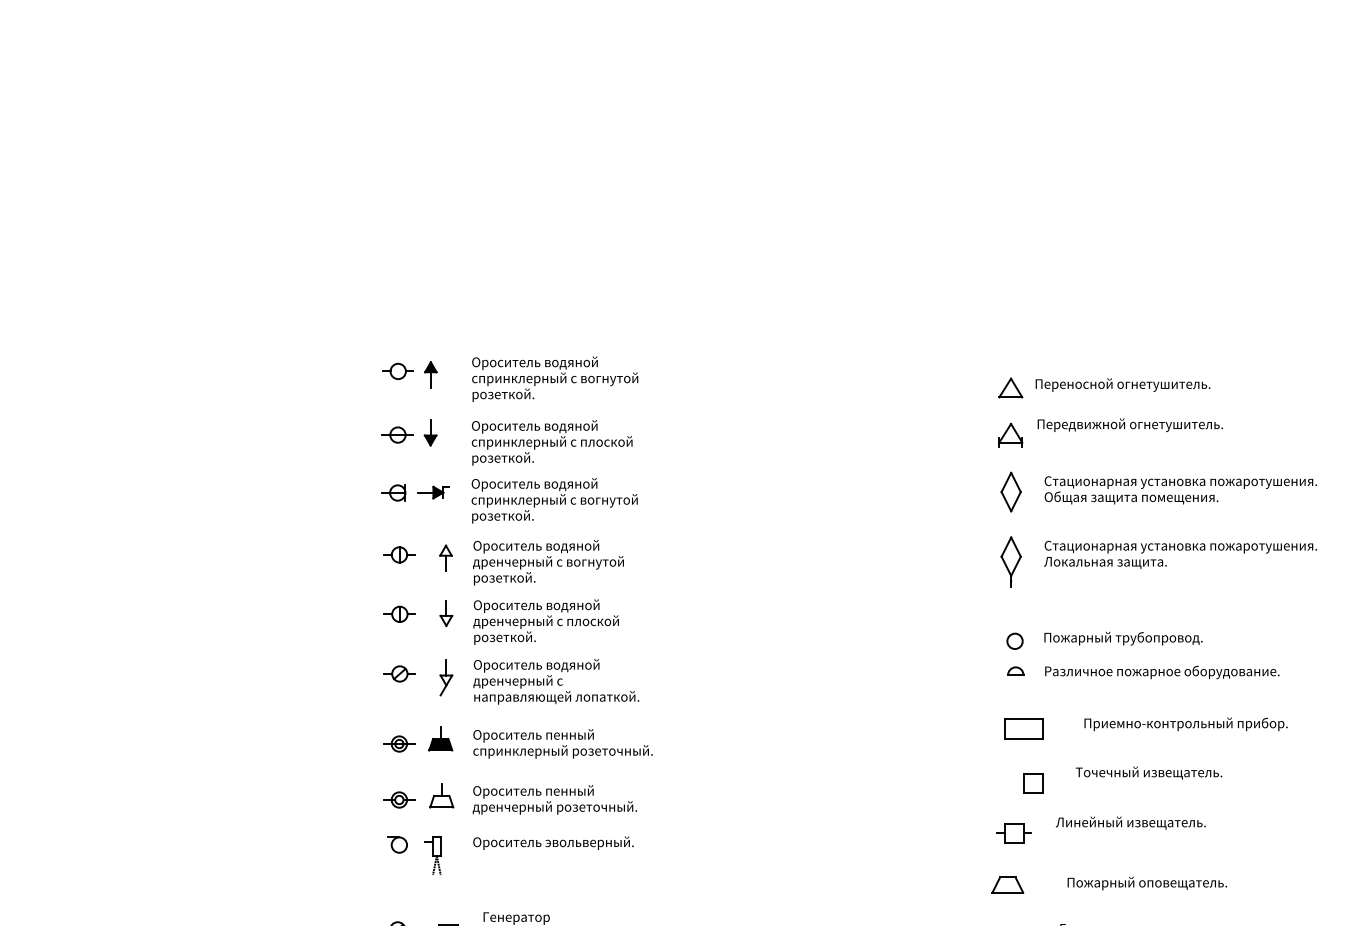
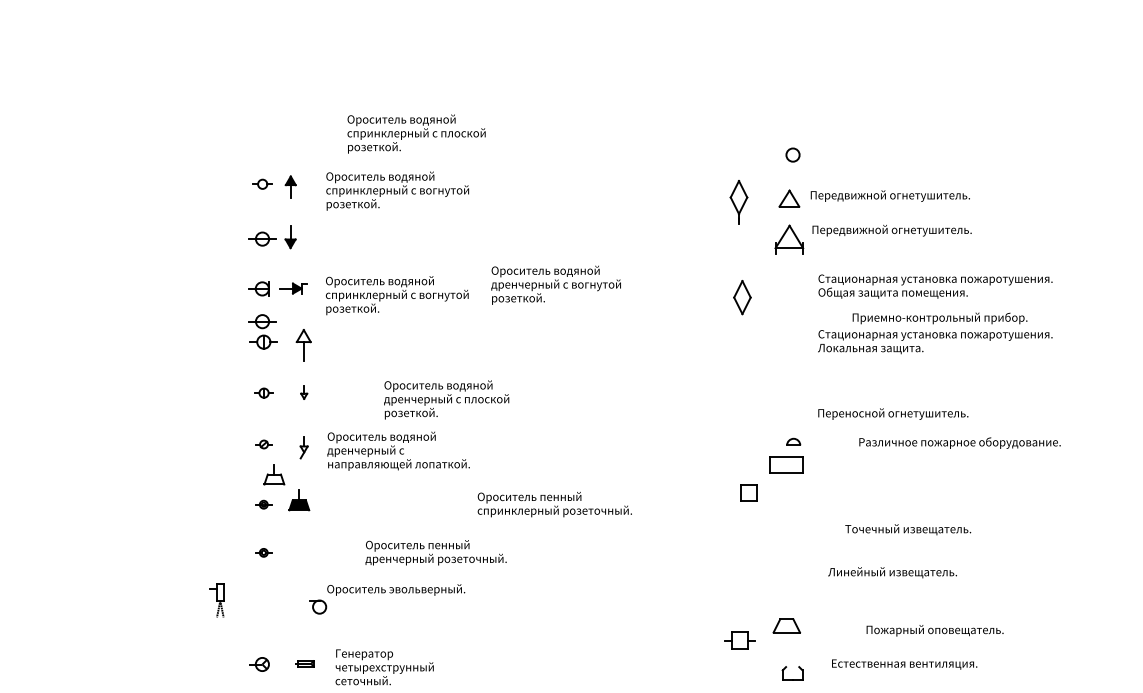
part: (397, 370) -> (262, 183), size x0.7
text: (1143, 384) -> (903, 195), Переносной огнетушитель. -> Передвижной огнетушитель.
part: (1010, 434) -> (789, 238), size x1.4
text: (551, 442) -> (416, 133), moved
part: (1010, 491) -> (741, 297), moved
part: (397, 530) -> (262, 321), added
part: (445, 557) -> (303, 344), size x1.4
part: (1010, 561) -> (738, 201), moved
text: (548, 562) -> (556, 285), moved
part: (399, 613) -> (263, 392), size x0.7
part: (446, 613) -> (304, 392), size x0.6
text: (545, 621) -> (446, 399), moved
text: (1136, 638) -> (897, 414), Пожарный трубопровод. -> Переносной огнетушитель.
circle: (1014, 640) -> (792, 154), moved
text: (1162, 672) -> (960, 443), moved
part: (399, 673) -> (263, 444), size x0.6
part: (446, 677) -> (304, 447), size x0.7
text: (1185, 724) -> (939, 318), moved
part: (1023, 728) -> (786, 464), moved
part: (399, 743) -> (263, 504), size x0.6
text: (562, 743) -> (554, 504), moved
part: (1033, 783) -> (748, 493), moved
part: (441, 795) -> (274, 474), moved
part: (399, 799) -> (263, 552), size x0.6
text: (554, 799) -> (435, 552), moved
part: (1013, 833) -> (739, 640), moved
part: (397, 844) -> (318, 606), moved
part: (432, 855) -> (216, 600), moved
text: (1146, 883) -> (934, 630), moved

